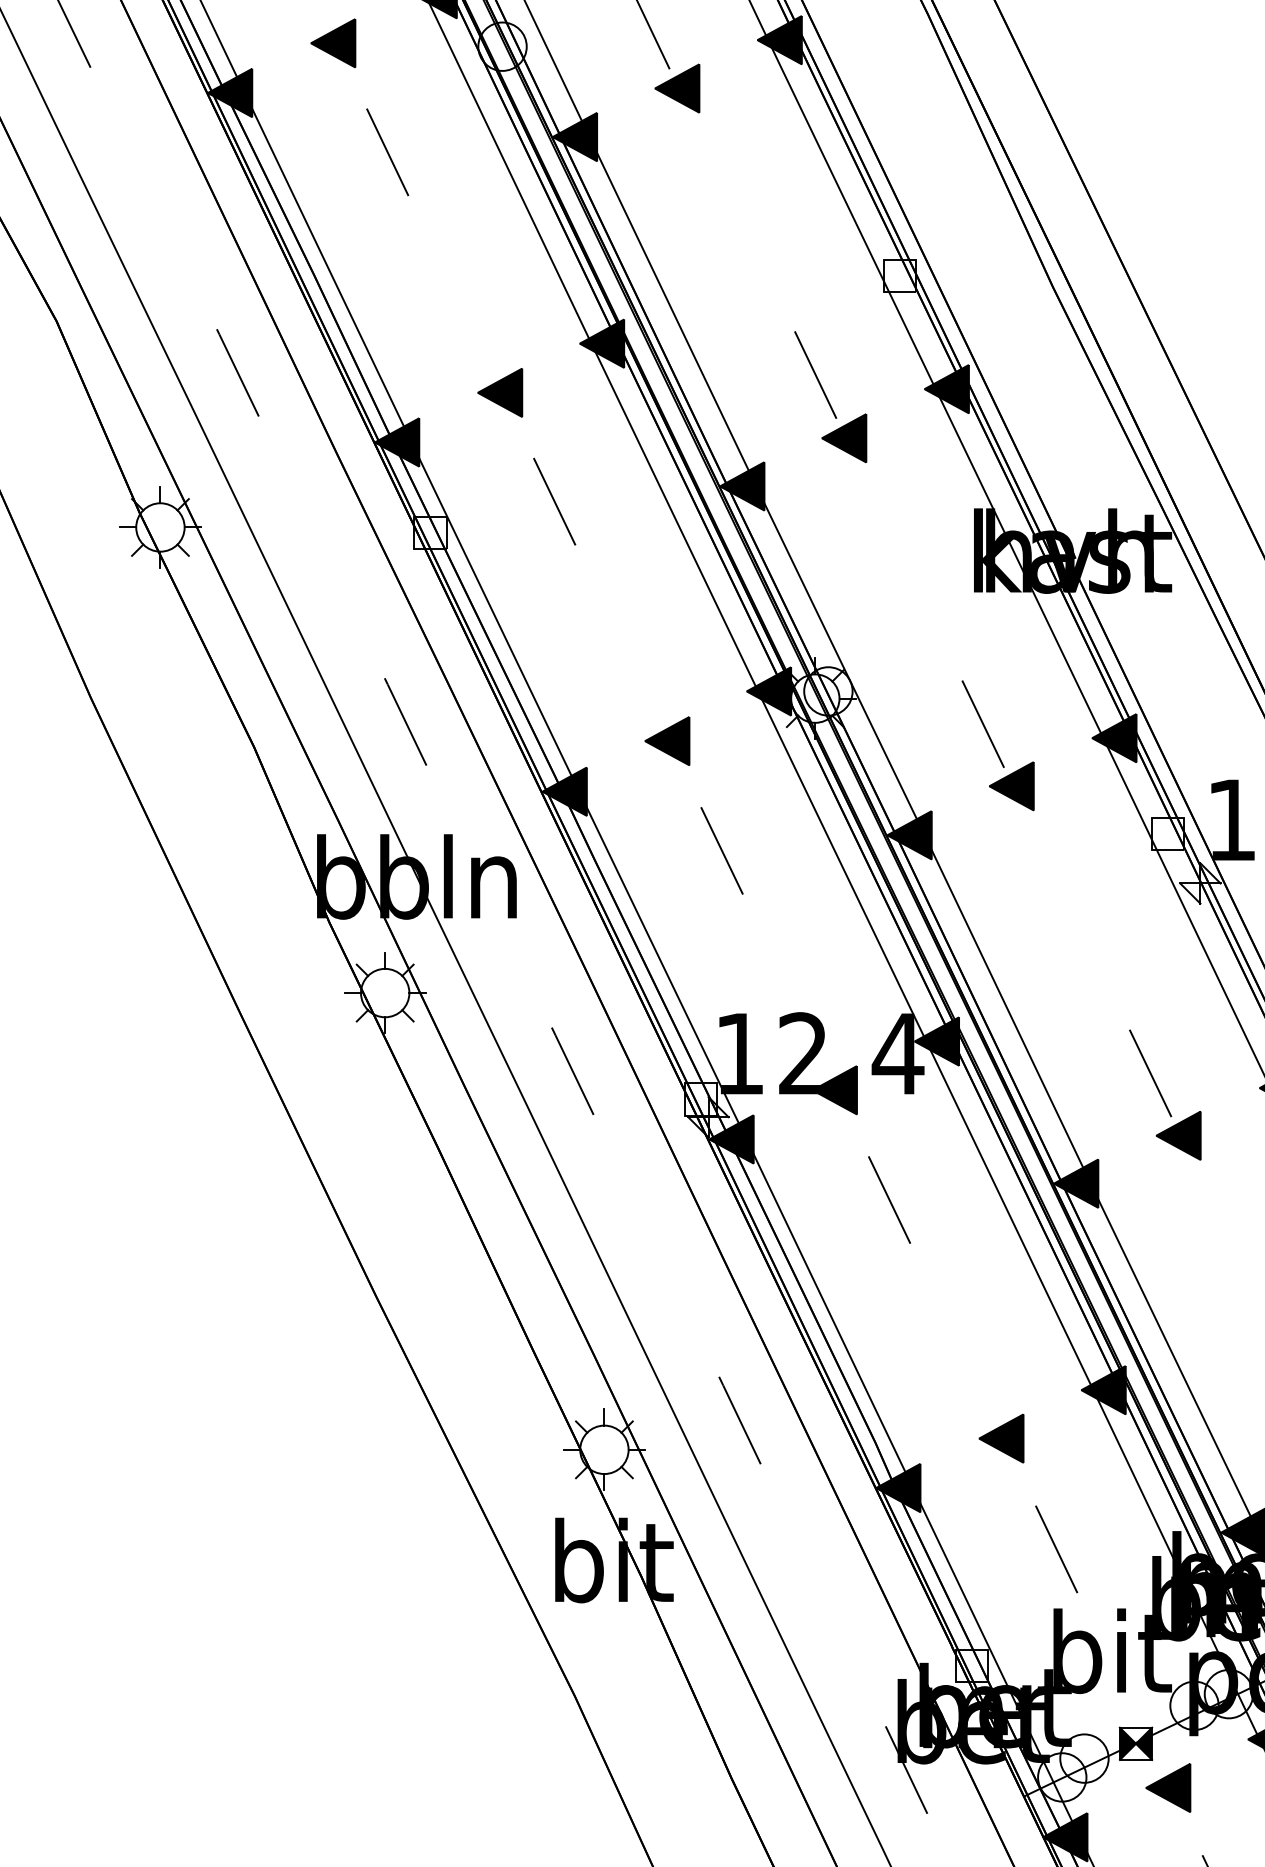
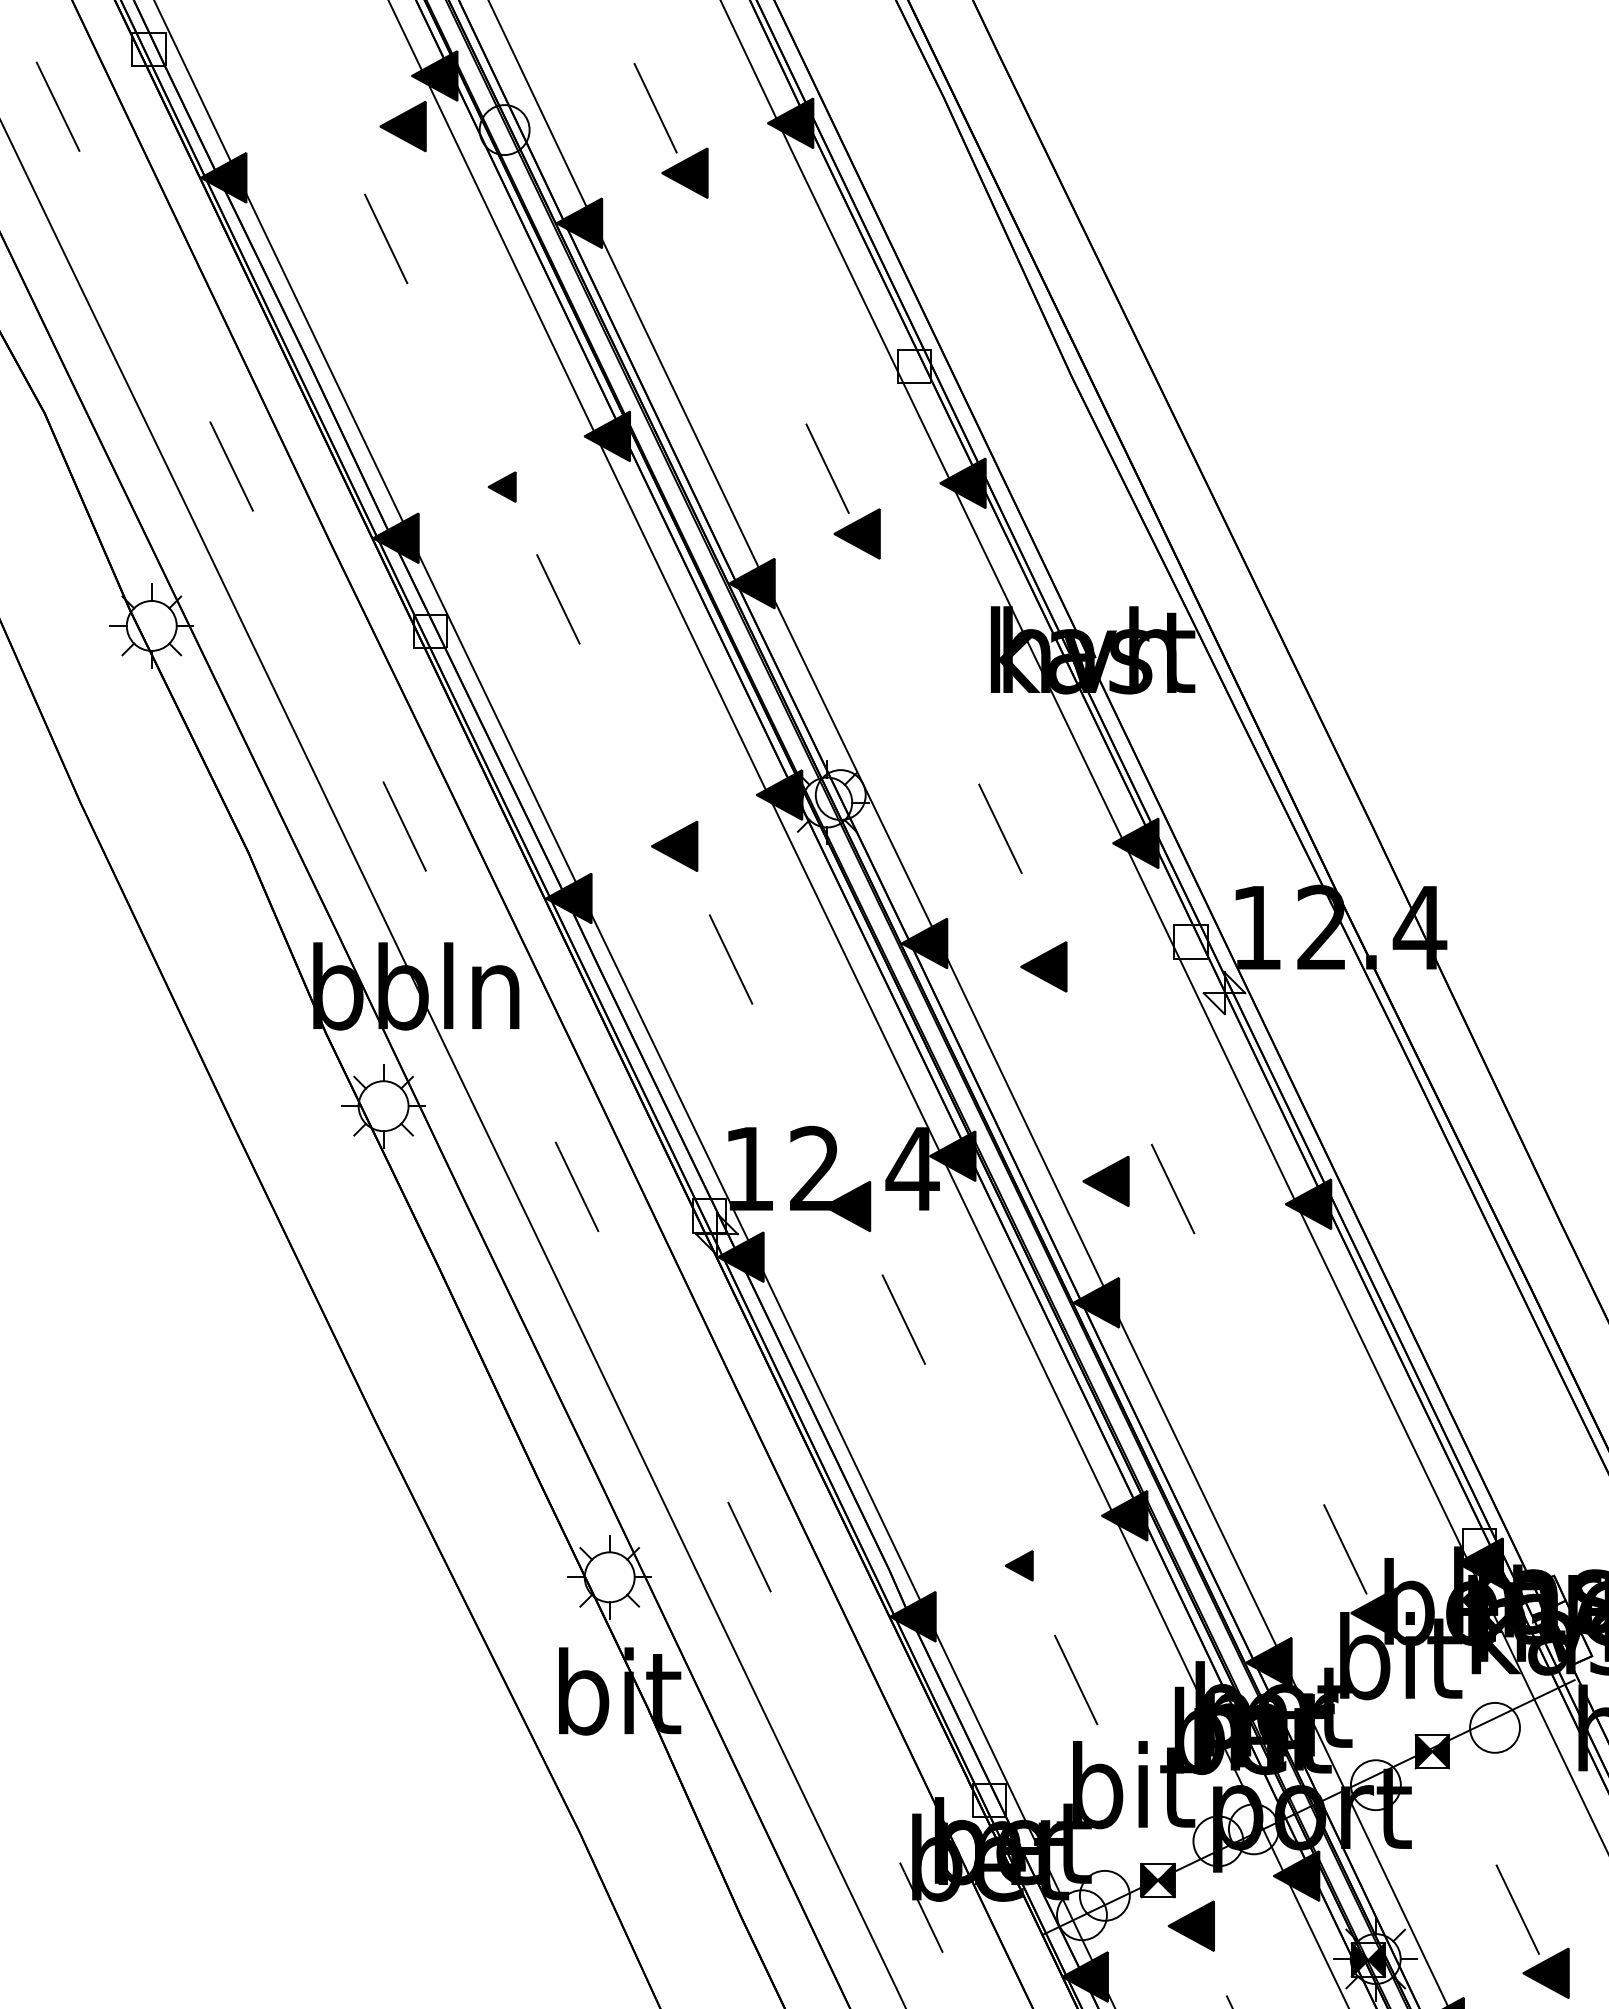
part: (332, 43) -> (402, 126), moved
part: (499, 392) -> (501, 486), size x0.6
part: (1011, 785) -> (1043, 966), moved
part: (1178, 1134) -> (1105, 1180), moved
part: (1000, 1438) -> (1018, 1565), size x0.6

